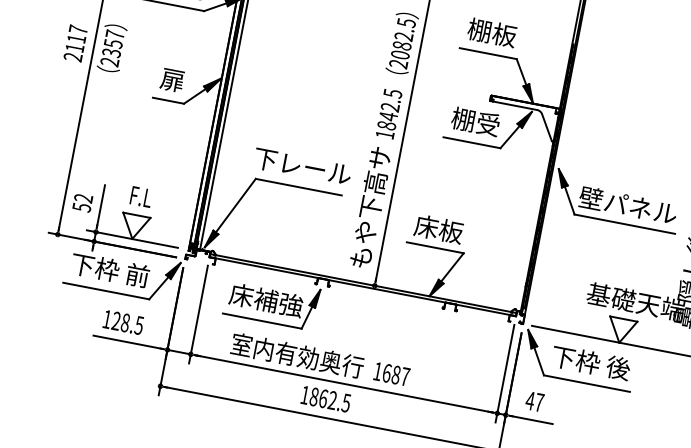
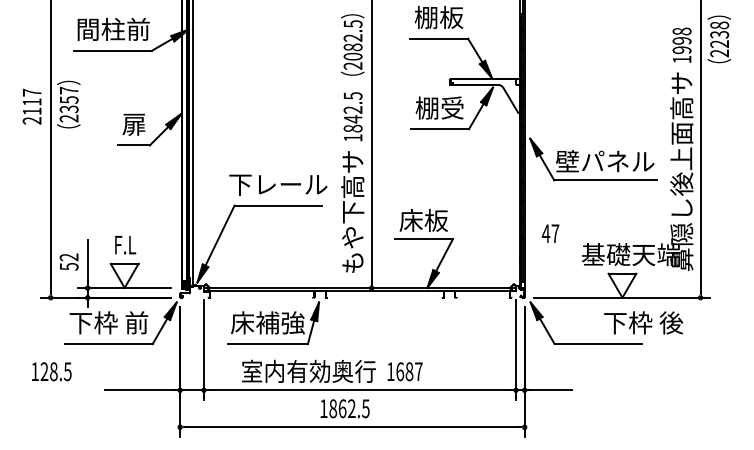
text: (123, 322) -> (51, 371), moved
text: (591, 362) -> (643, 322), moved
text: (534, 401) -> (550, 233), moved

